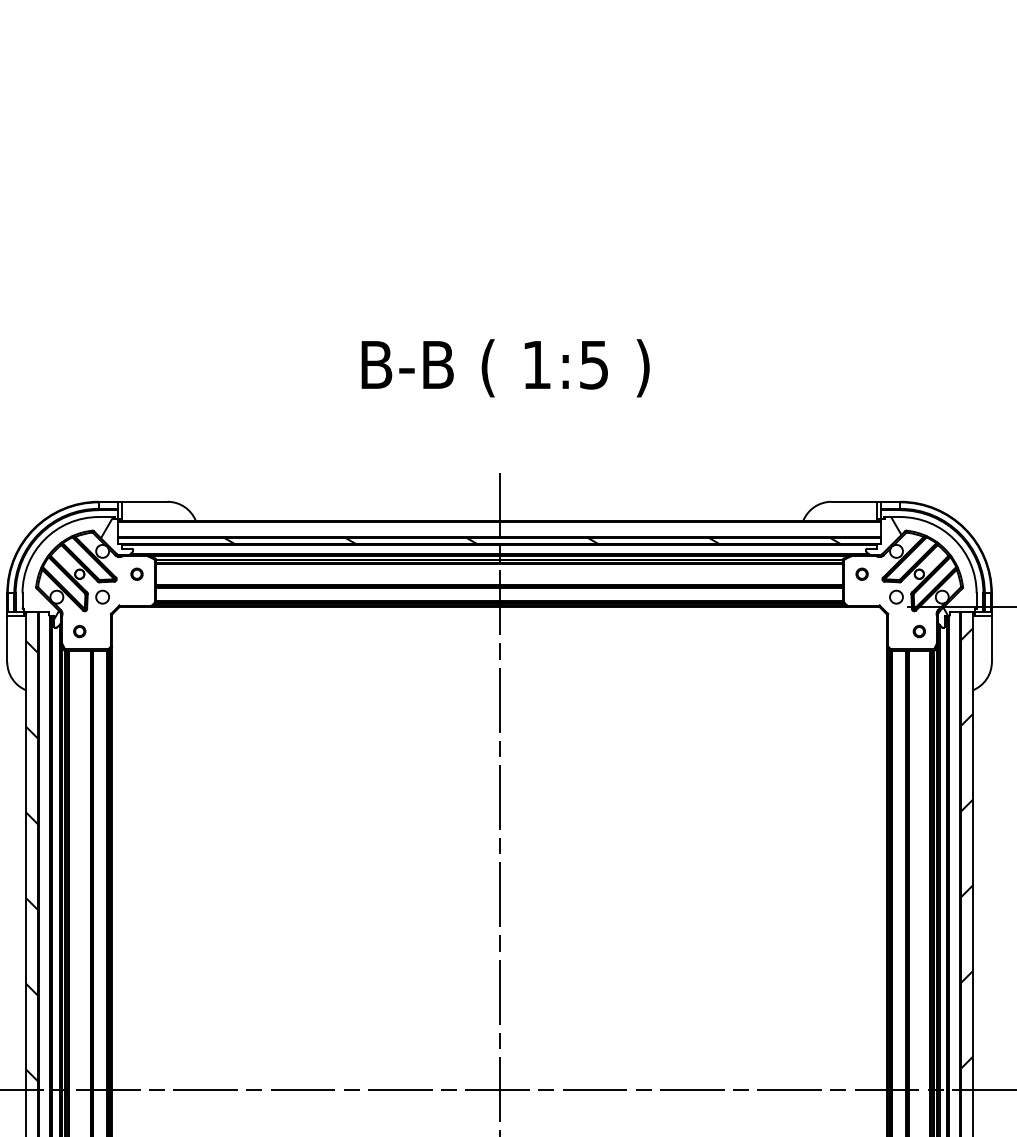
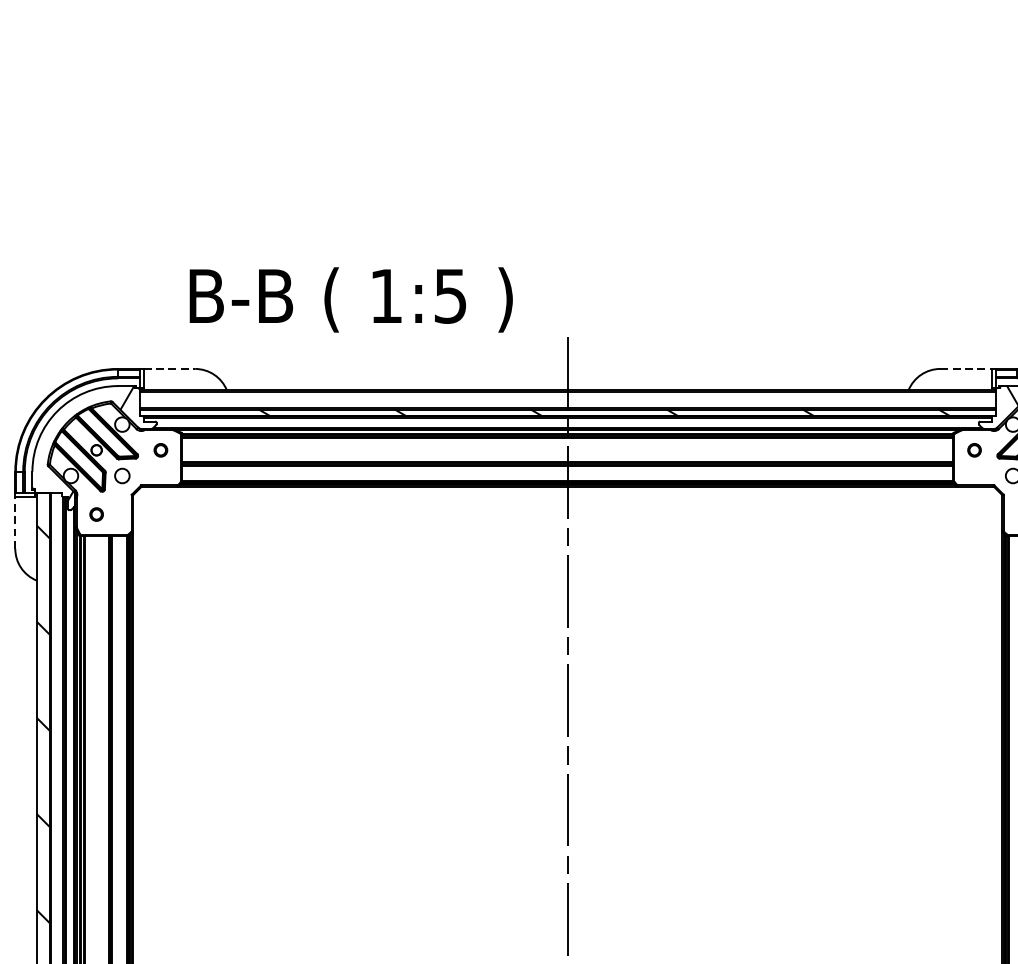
text: (505, 368) -> (351, 300), moved
line: (144, 501) -> (169, 368), solid -> dashed
line: (854, 501) -> (965, 368), solid -> dashed
line: (7, 639) -> (15, 523), solid -> dashed

